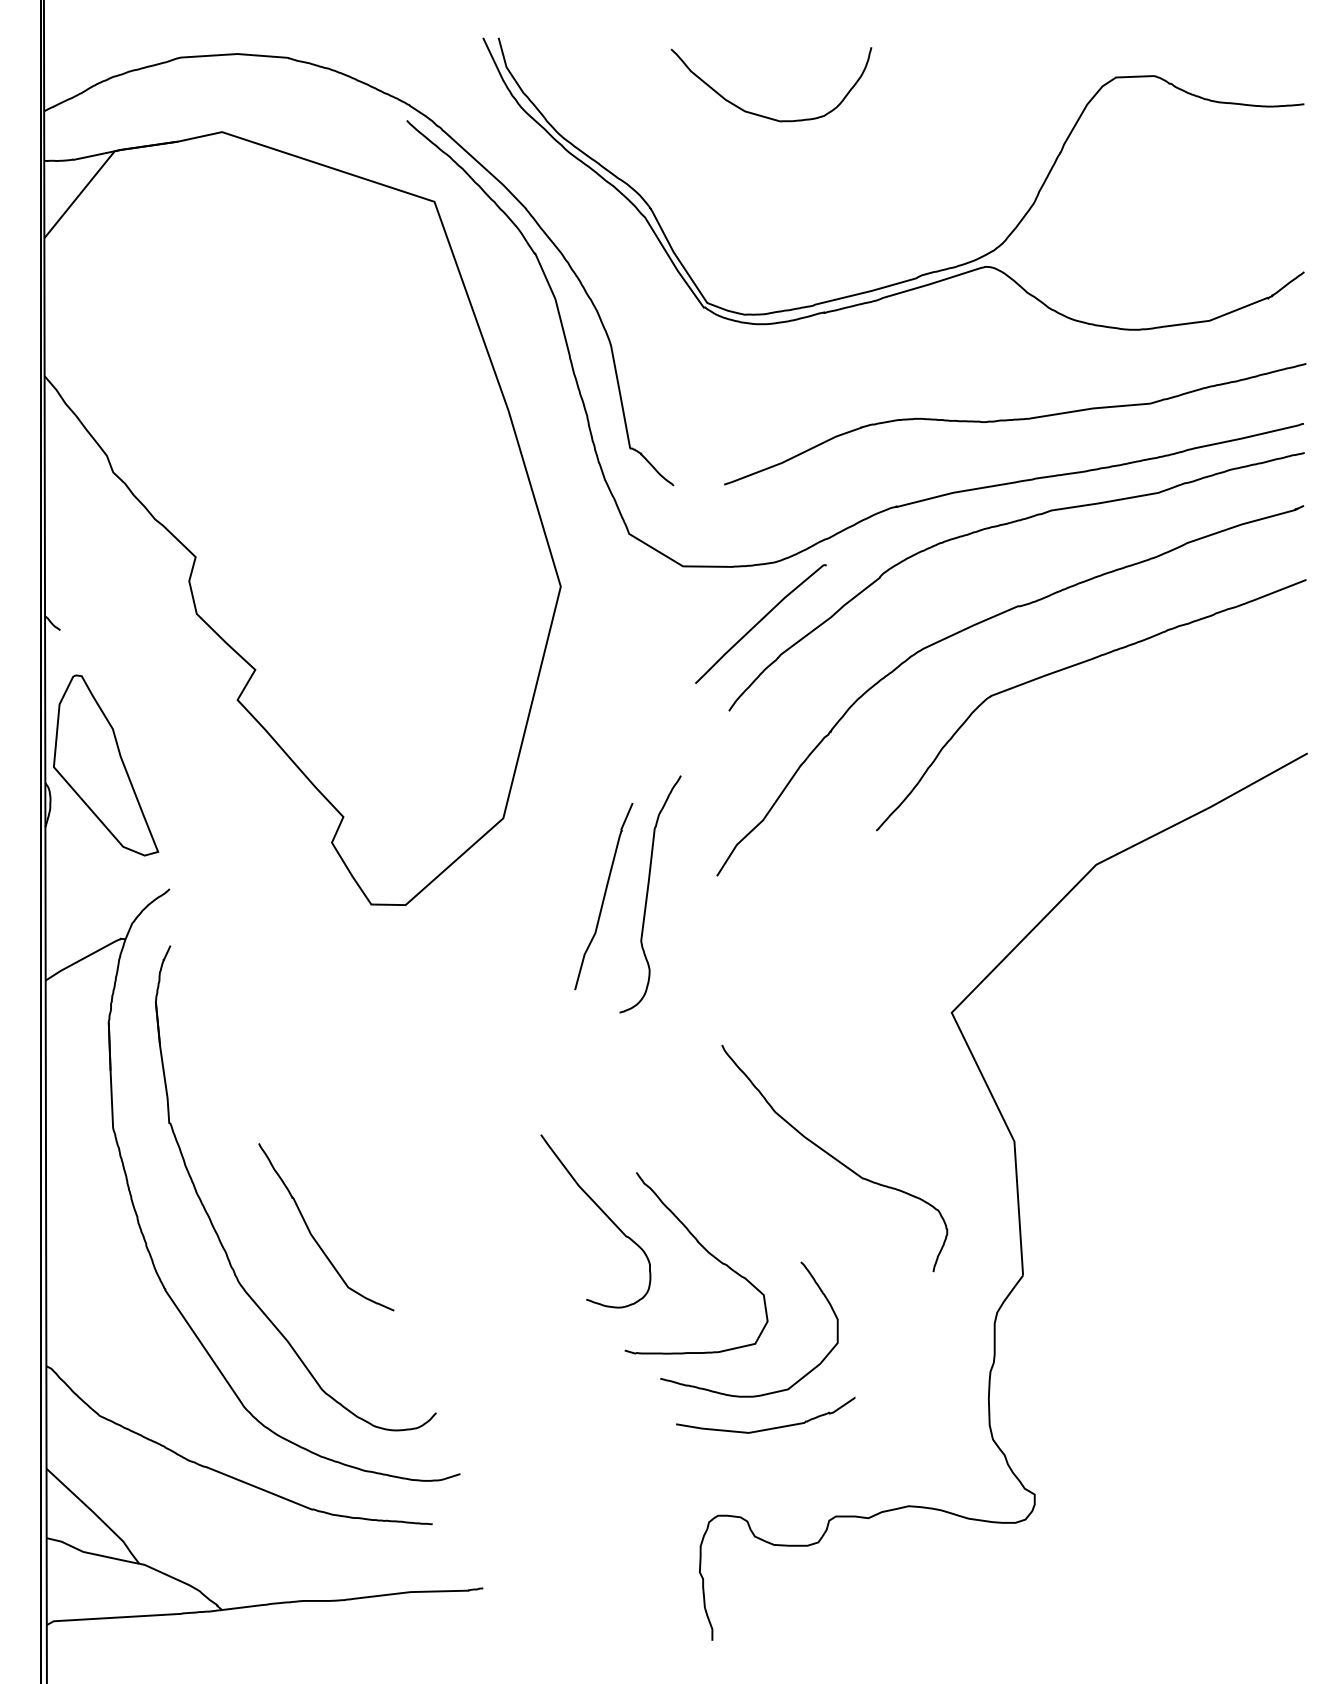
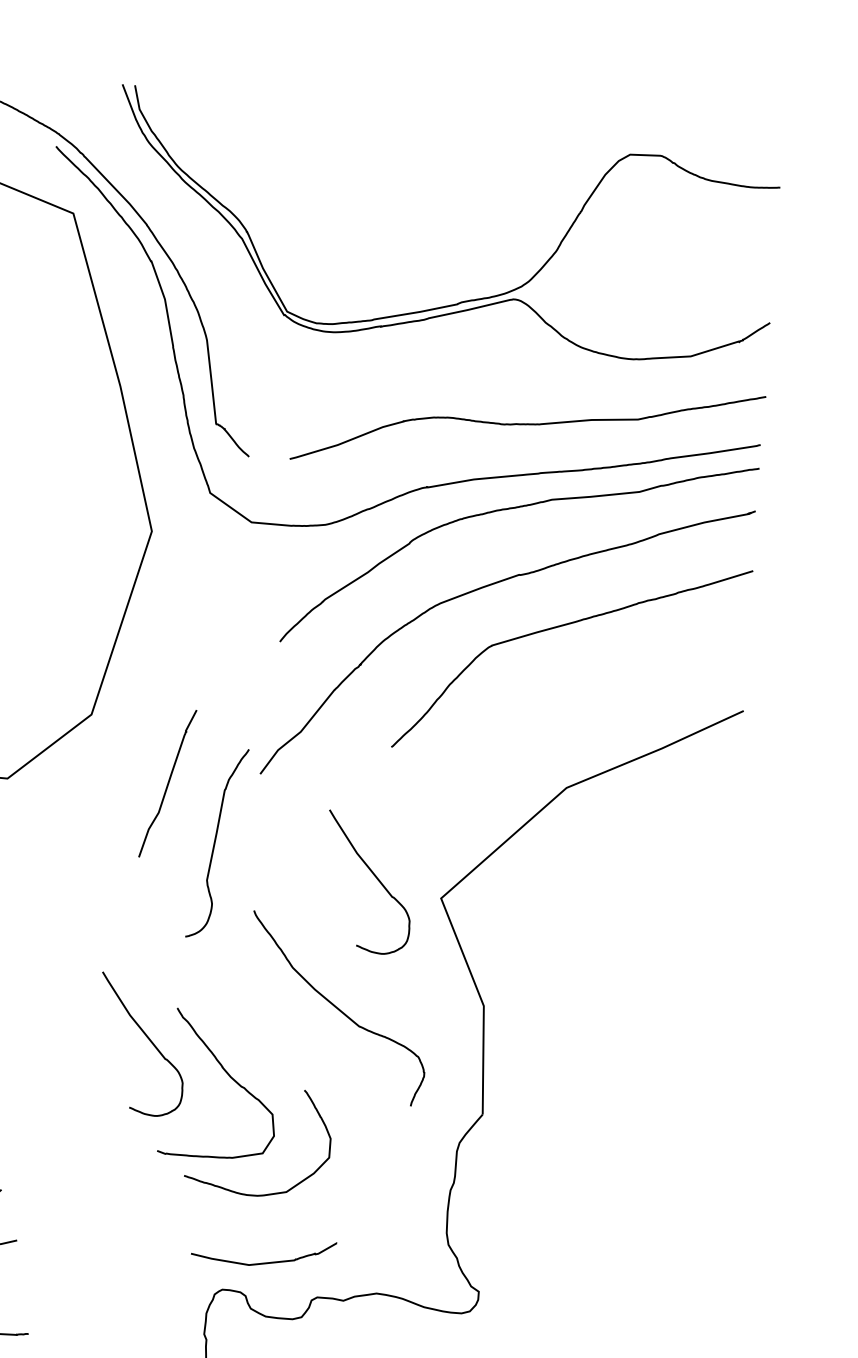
curve: (760, 114) -> (341, 162), removed
curve: (760, 622) -> (310, 572), removed
curve: (648, 893) -> (215, 842), moved
curve: (868, 992) -> (375, 877), added
curve: (766, 1428) -> (263, 1262), moved

